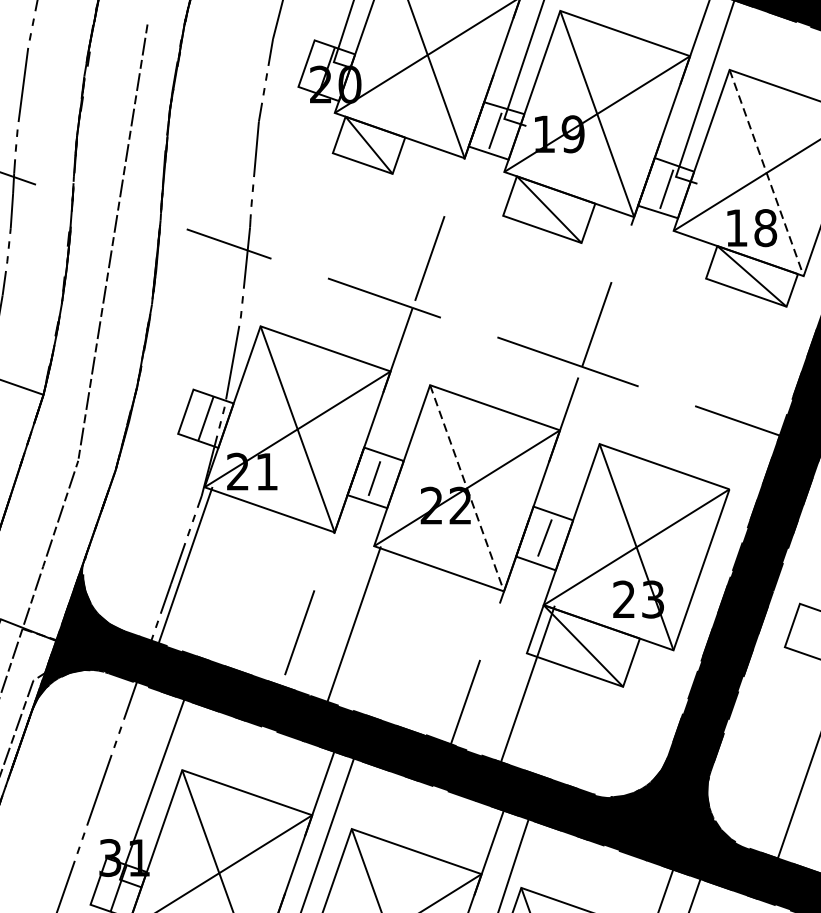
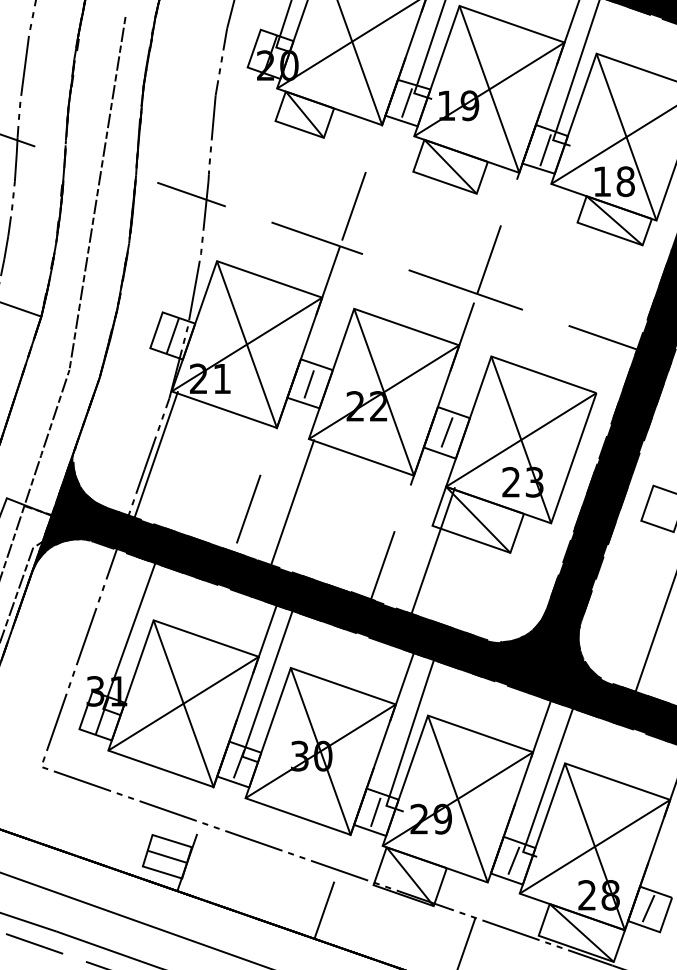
line: (766, 173) -> (626, 137), dashed -> solid
line: (467, 488) -> (384, 392), dashed -> solid

